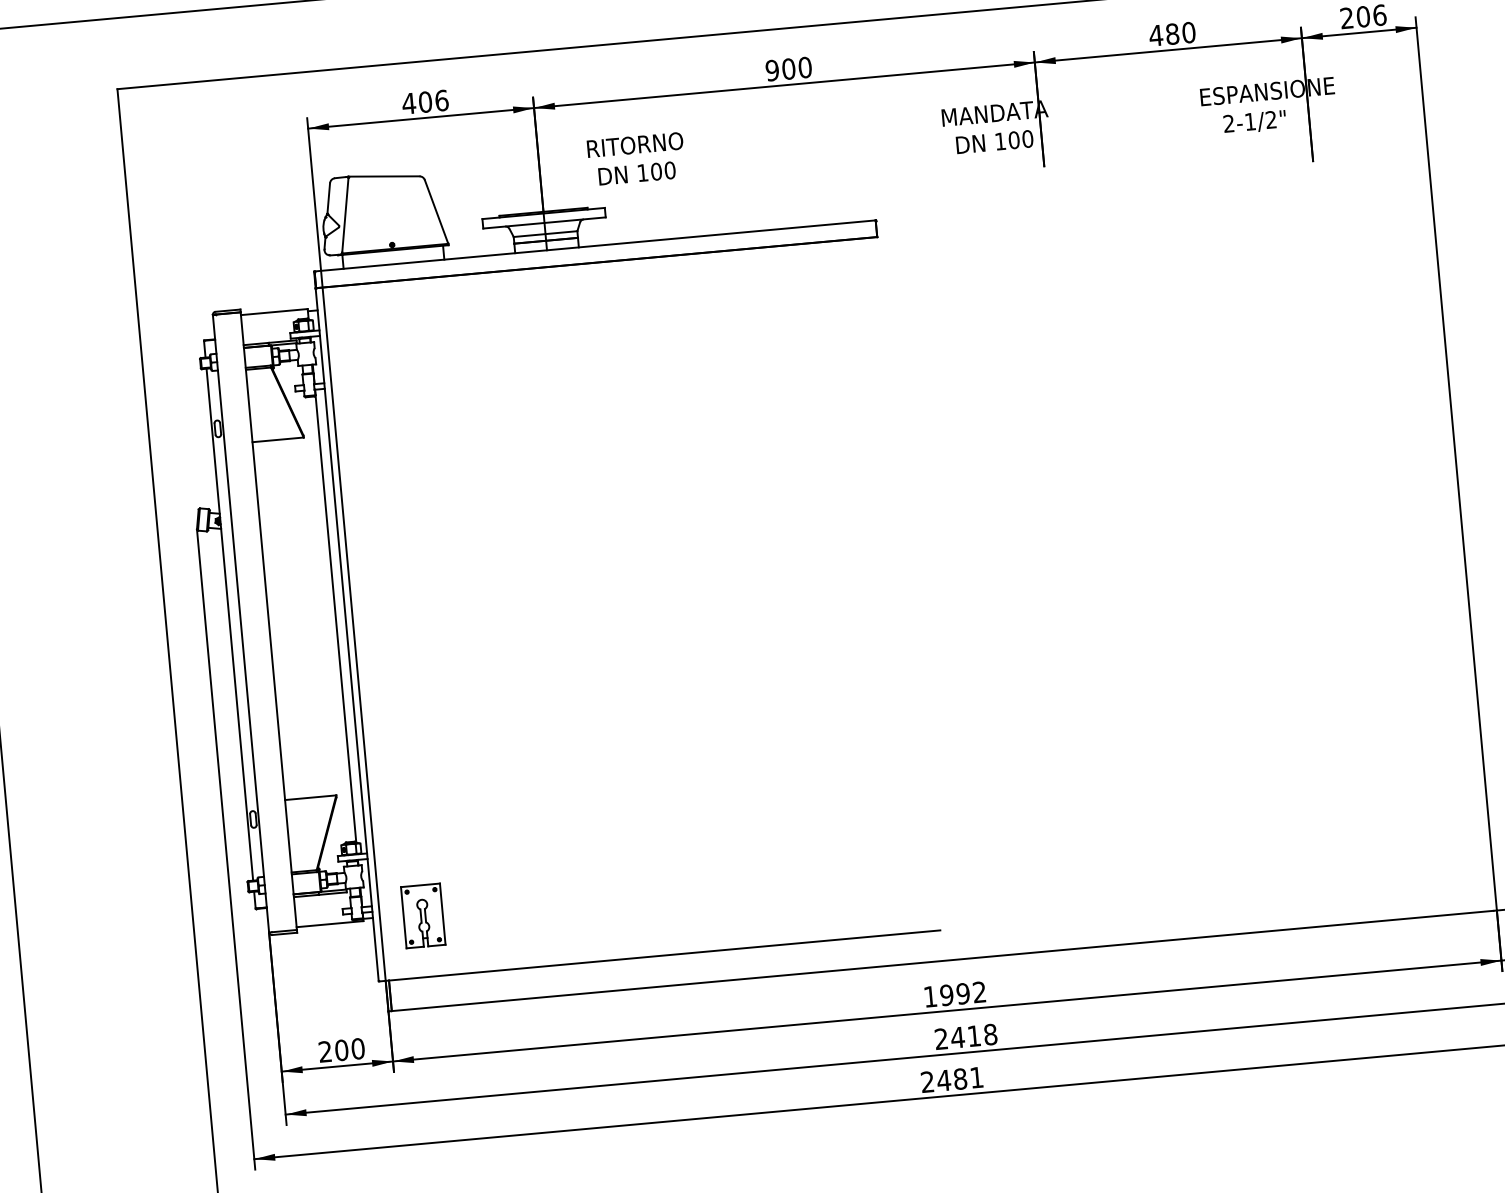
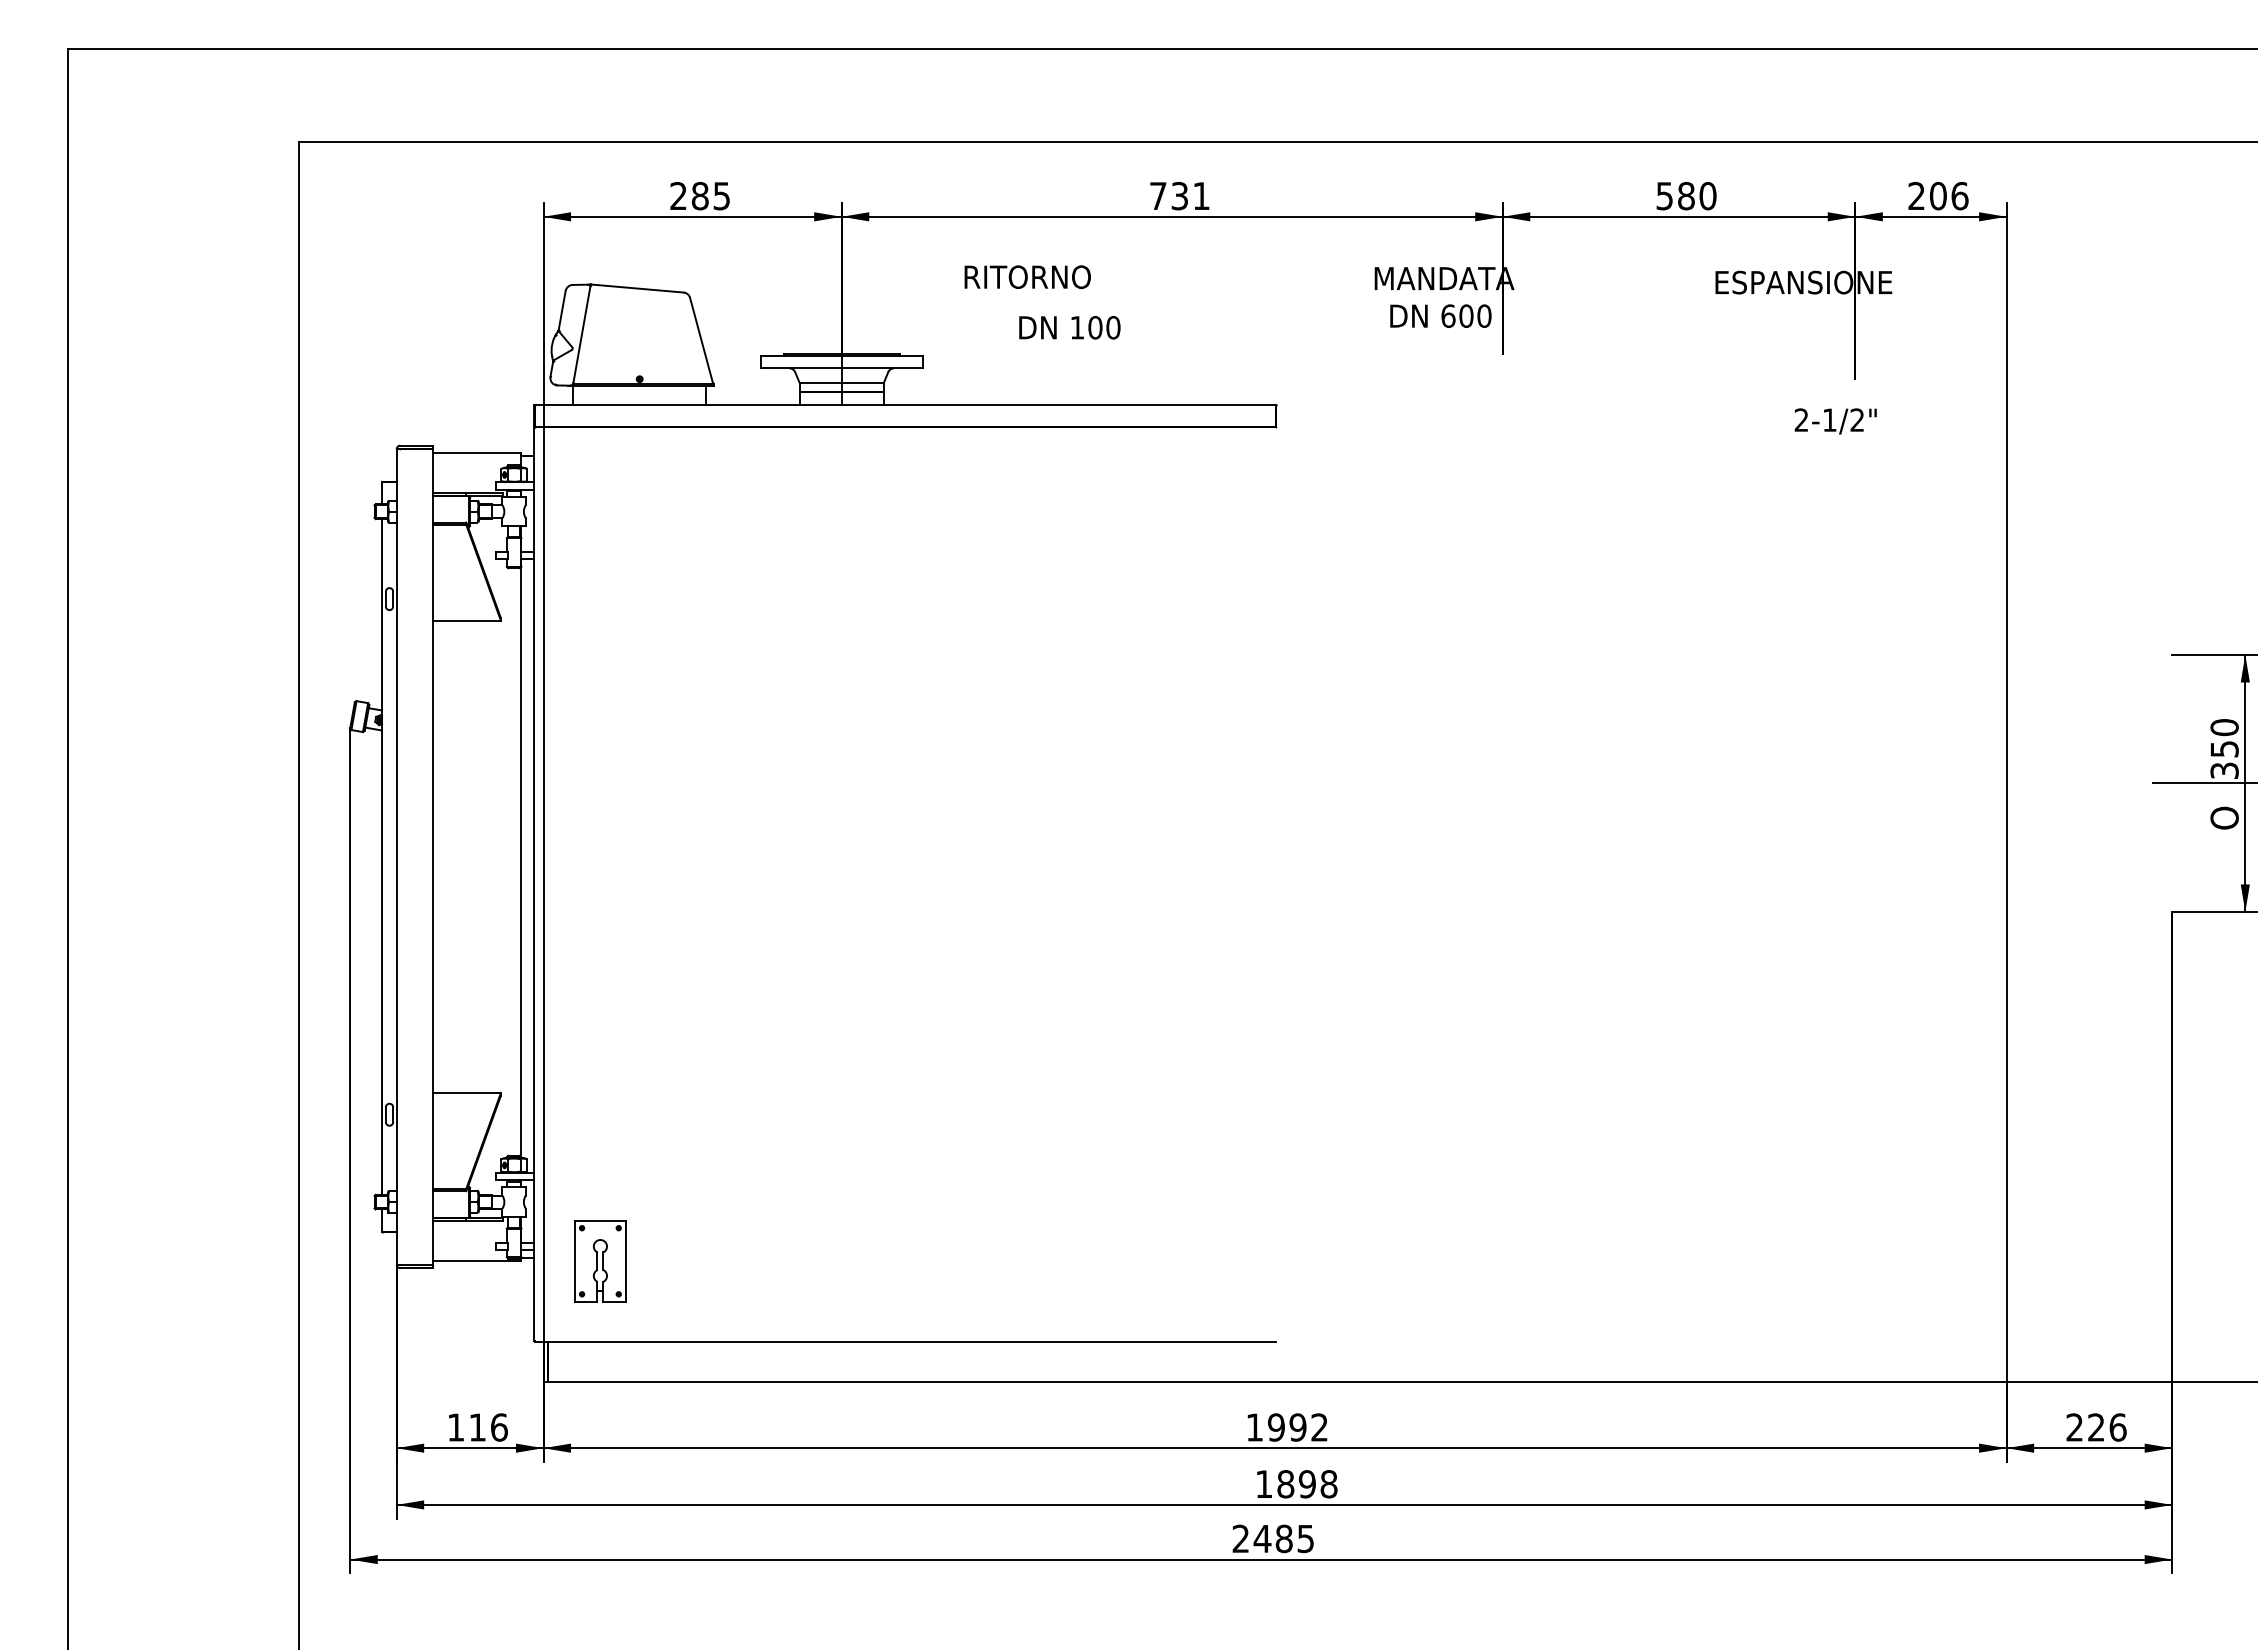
text: (1155, 35) -> (1664, 196), 480 -> 580
text: (788, 69) -> (1179, 196), 900 -> 731
text: (424, 102) -> (699, 196), 406 -> 285
text: (1254, 122) -> (1835, 421), moved
text: (1000, 140) -> (1448, 315), 100 -> 600
text: (634, 144) -> (1027, 276), moved
text: (636, 173) -> (1069, 327), moved
text: (957, 1037) -> (1285, 1484), 2418 -> 1898
text: (341, 1050) -> (477, 1427), 200 -> 116
text: (976, 1078) -> (1305, 1539), 2481 -> 2485

